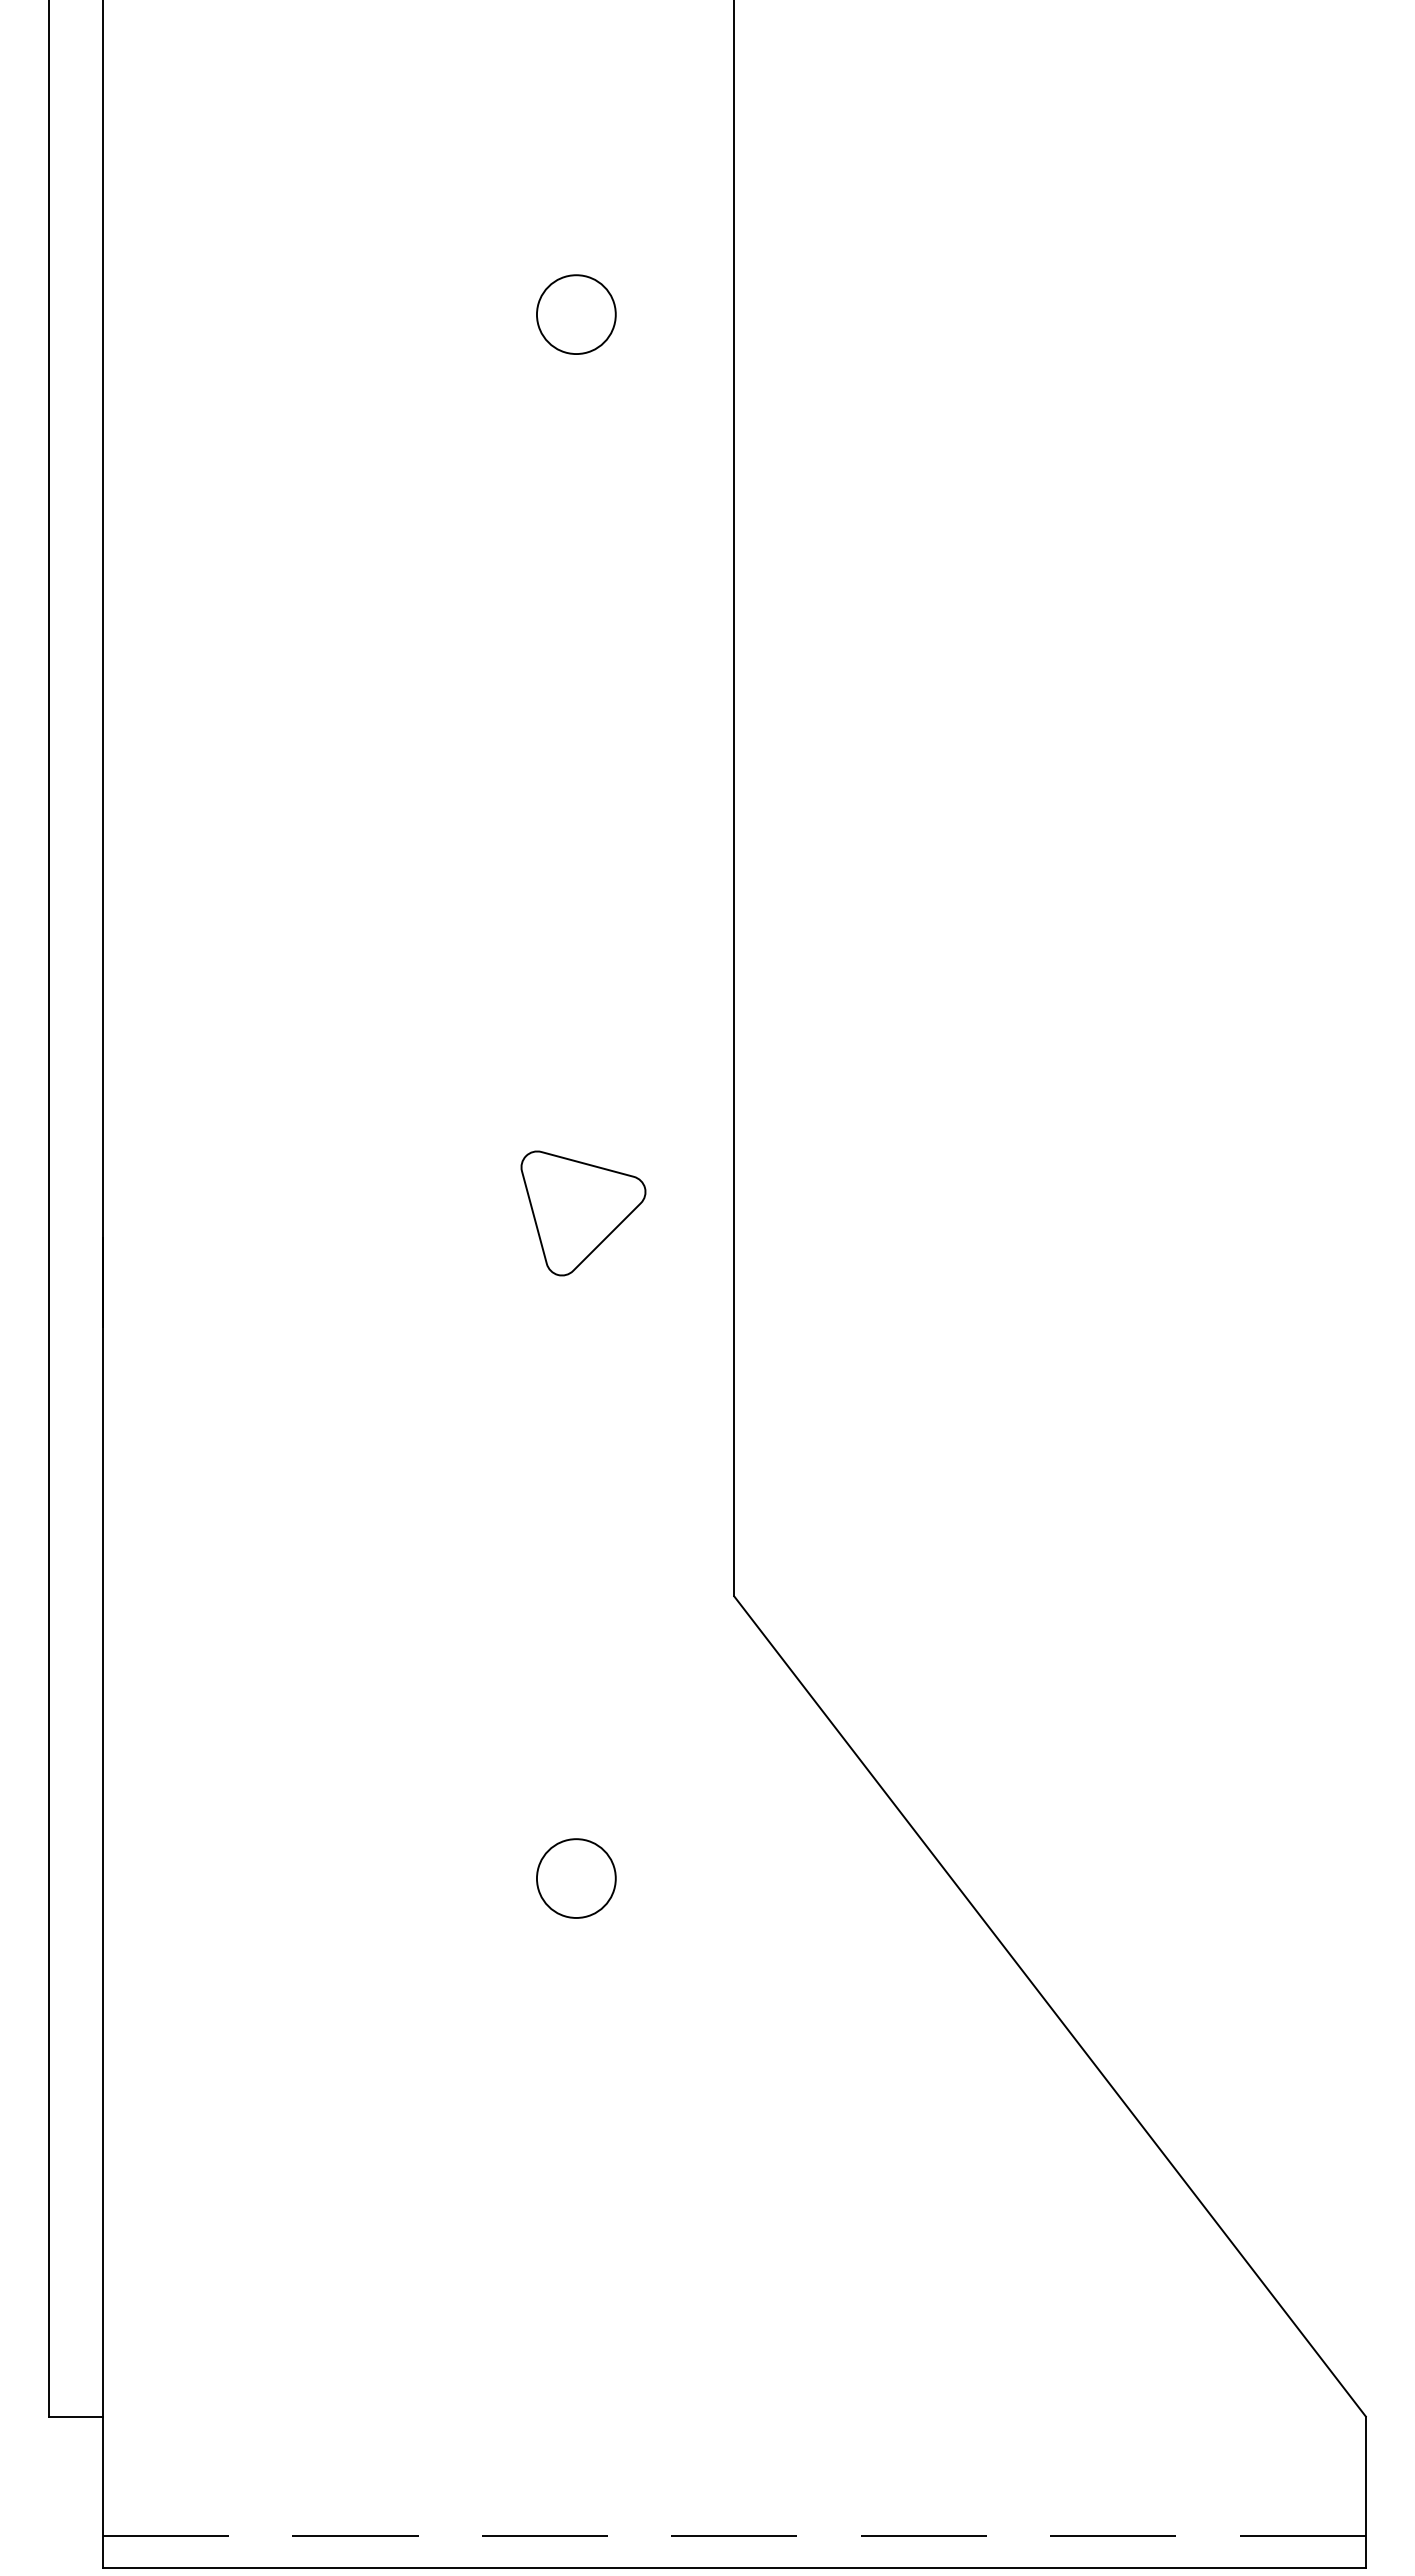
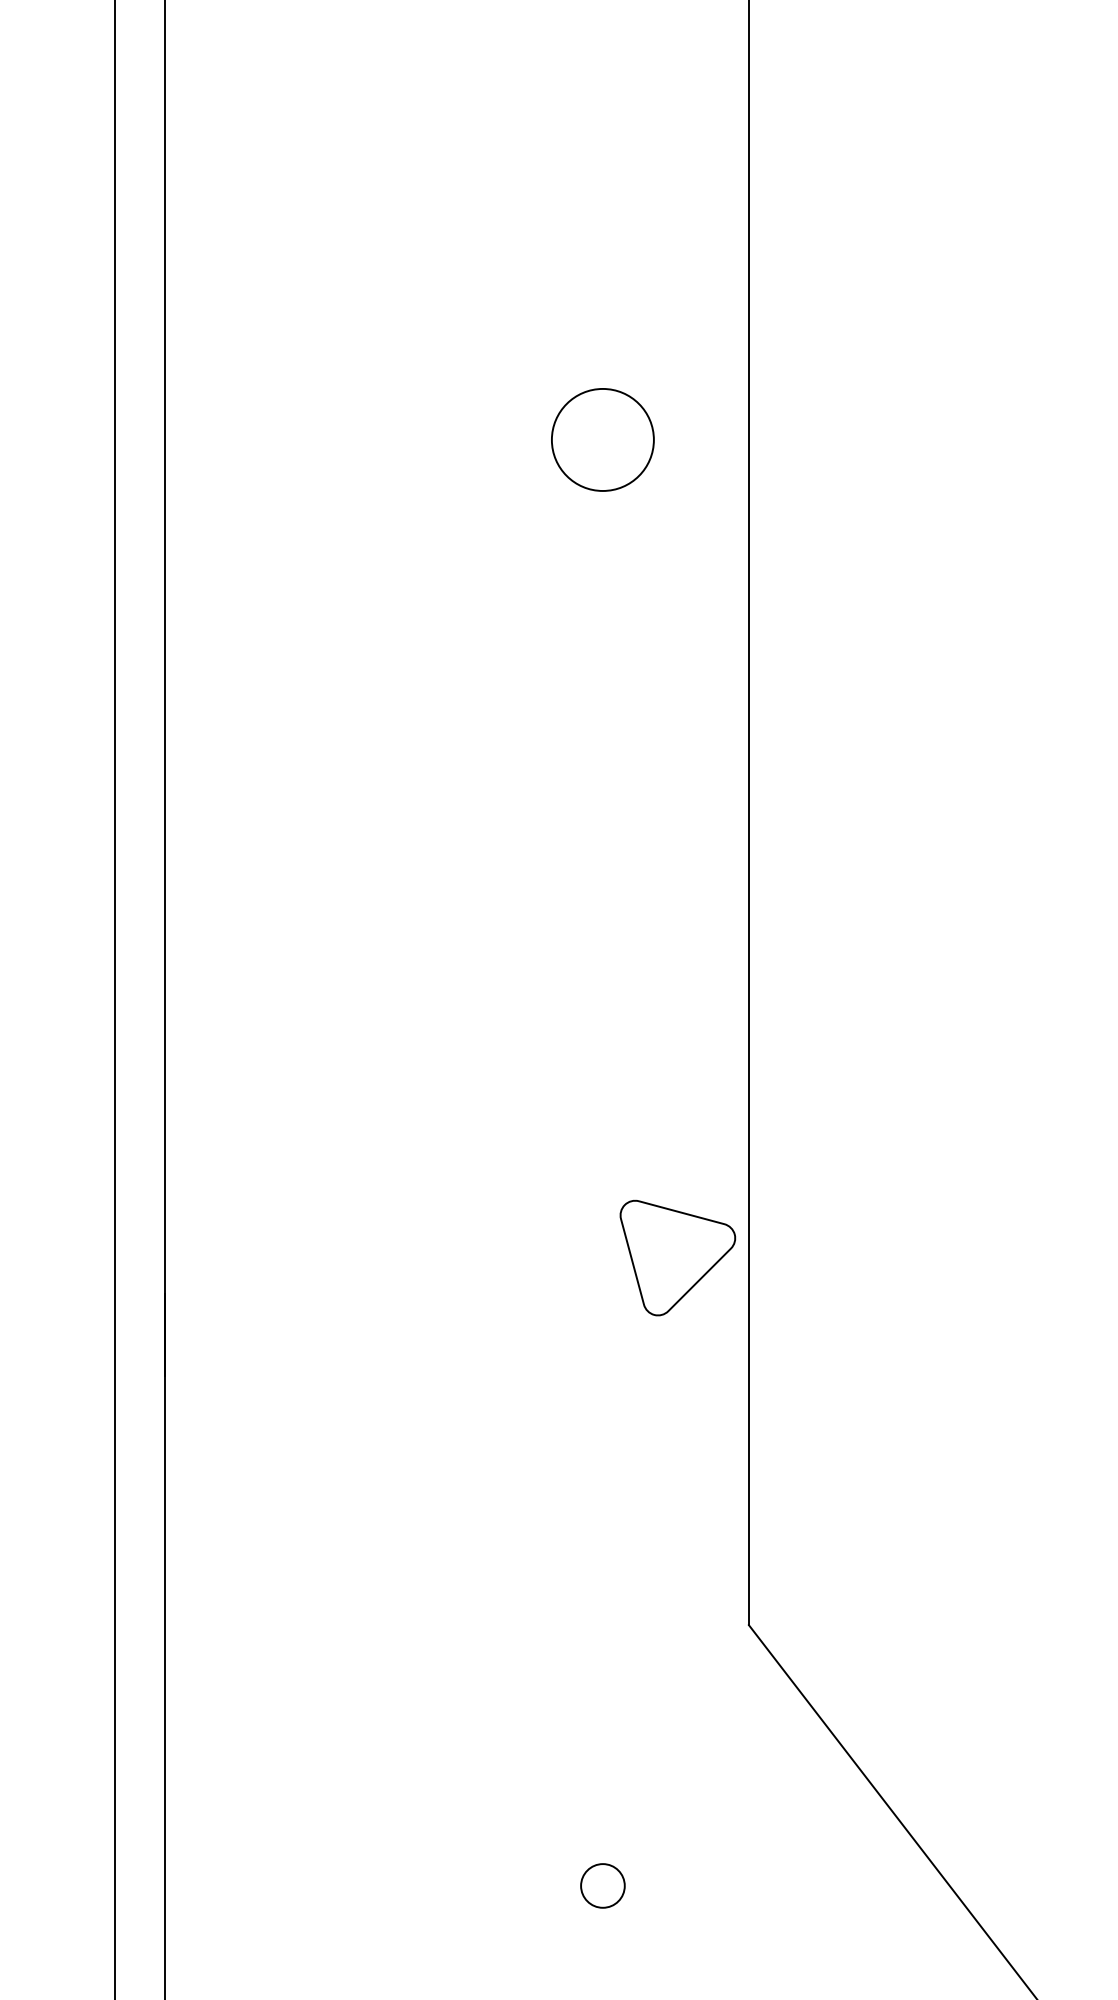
circle: (575, 314) -> (602, 439), size x1.4
part: (583, 1213) -> (677, 1258), moved
circle: (576, 1878) -> (603, 1885), size x0.6

